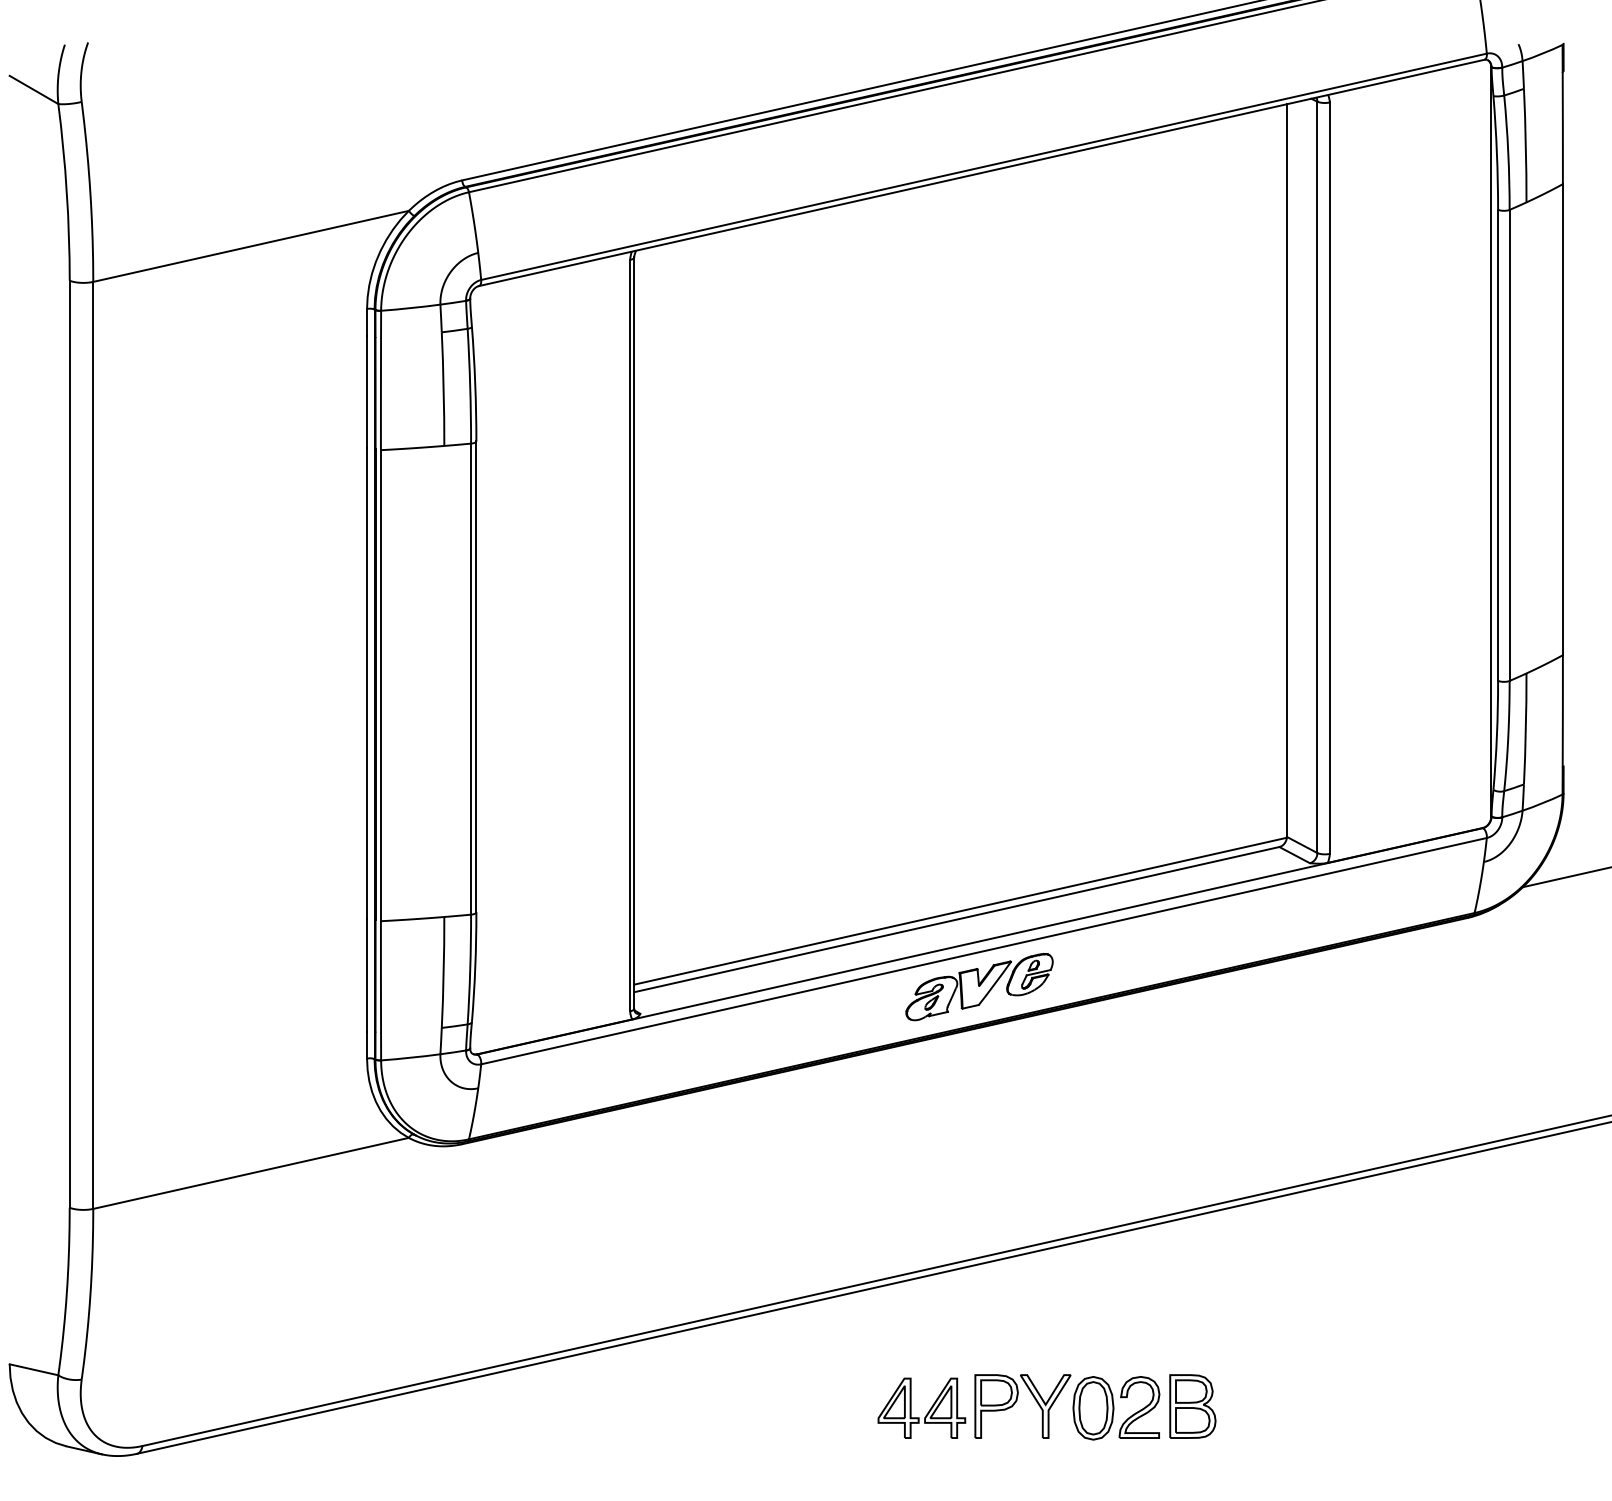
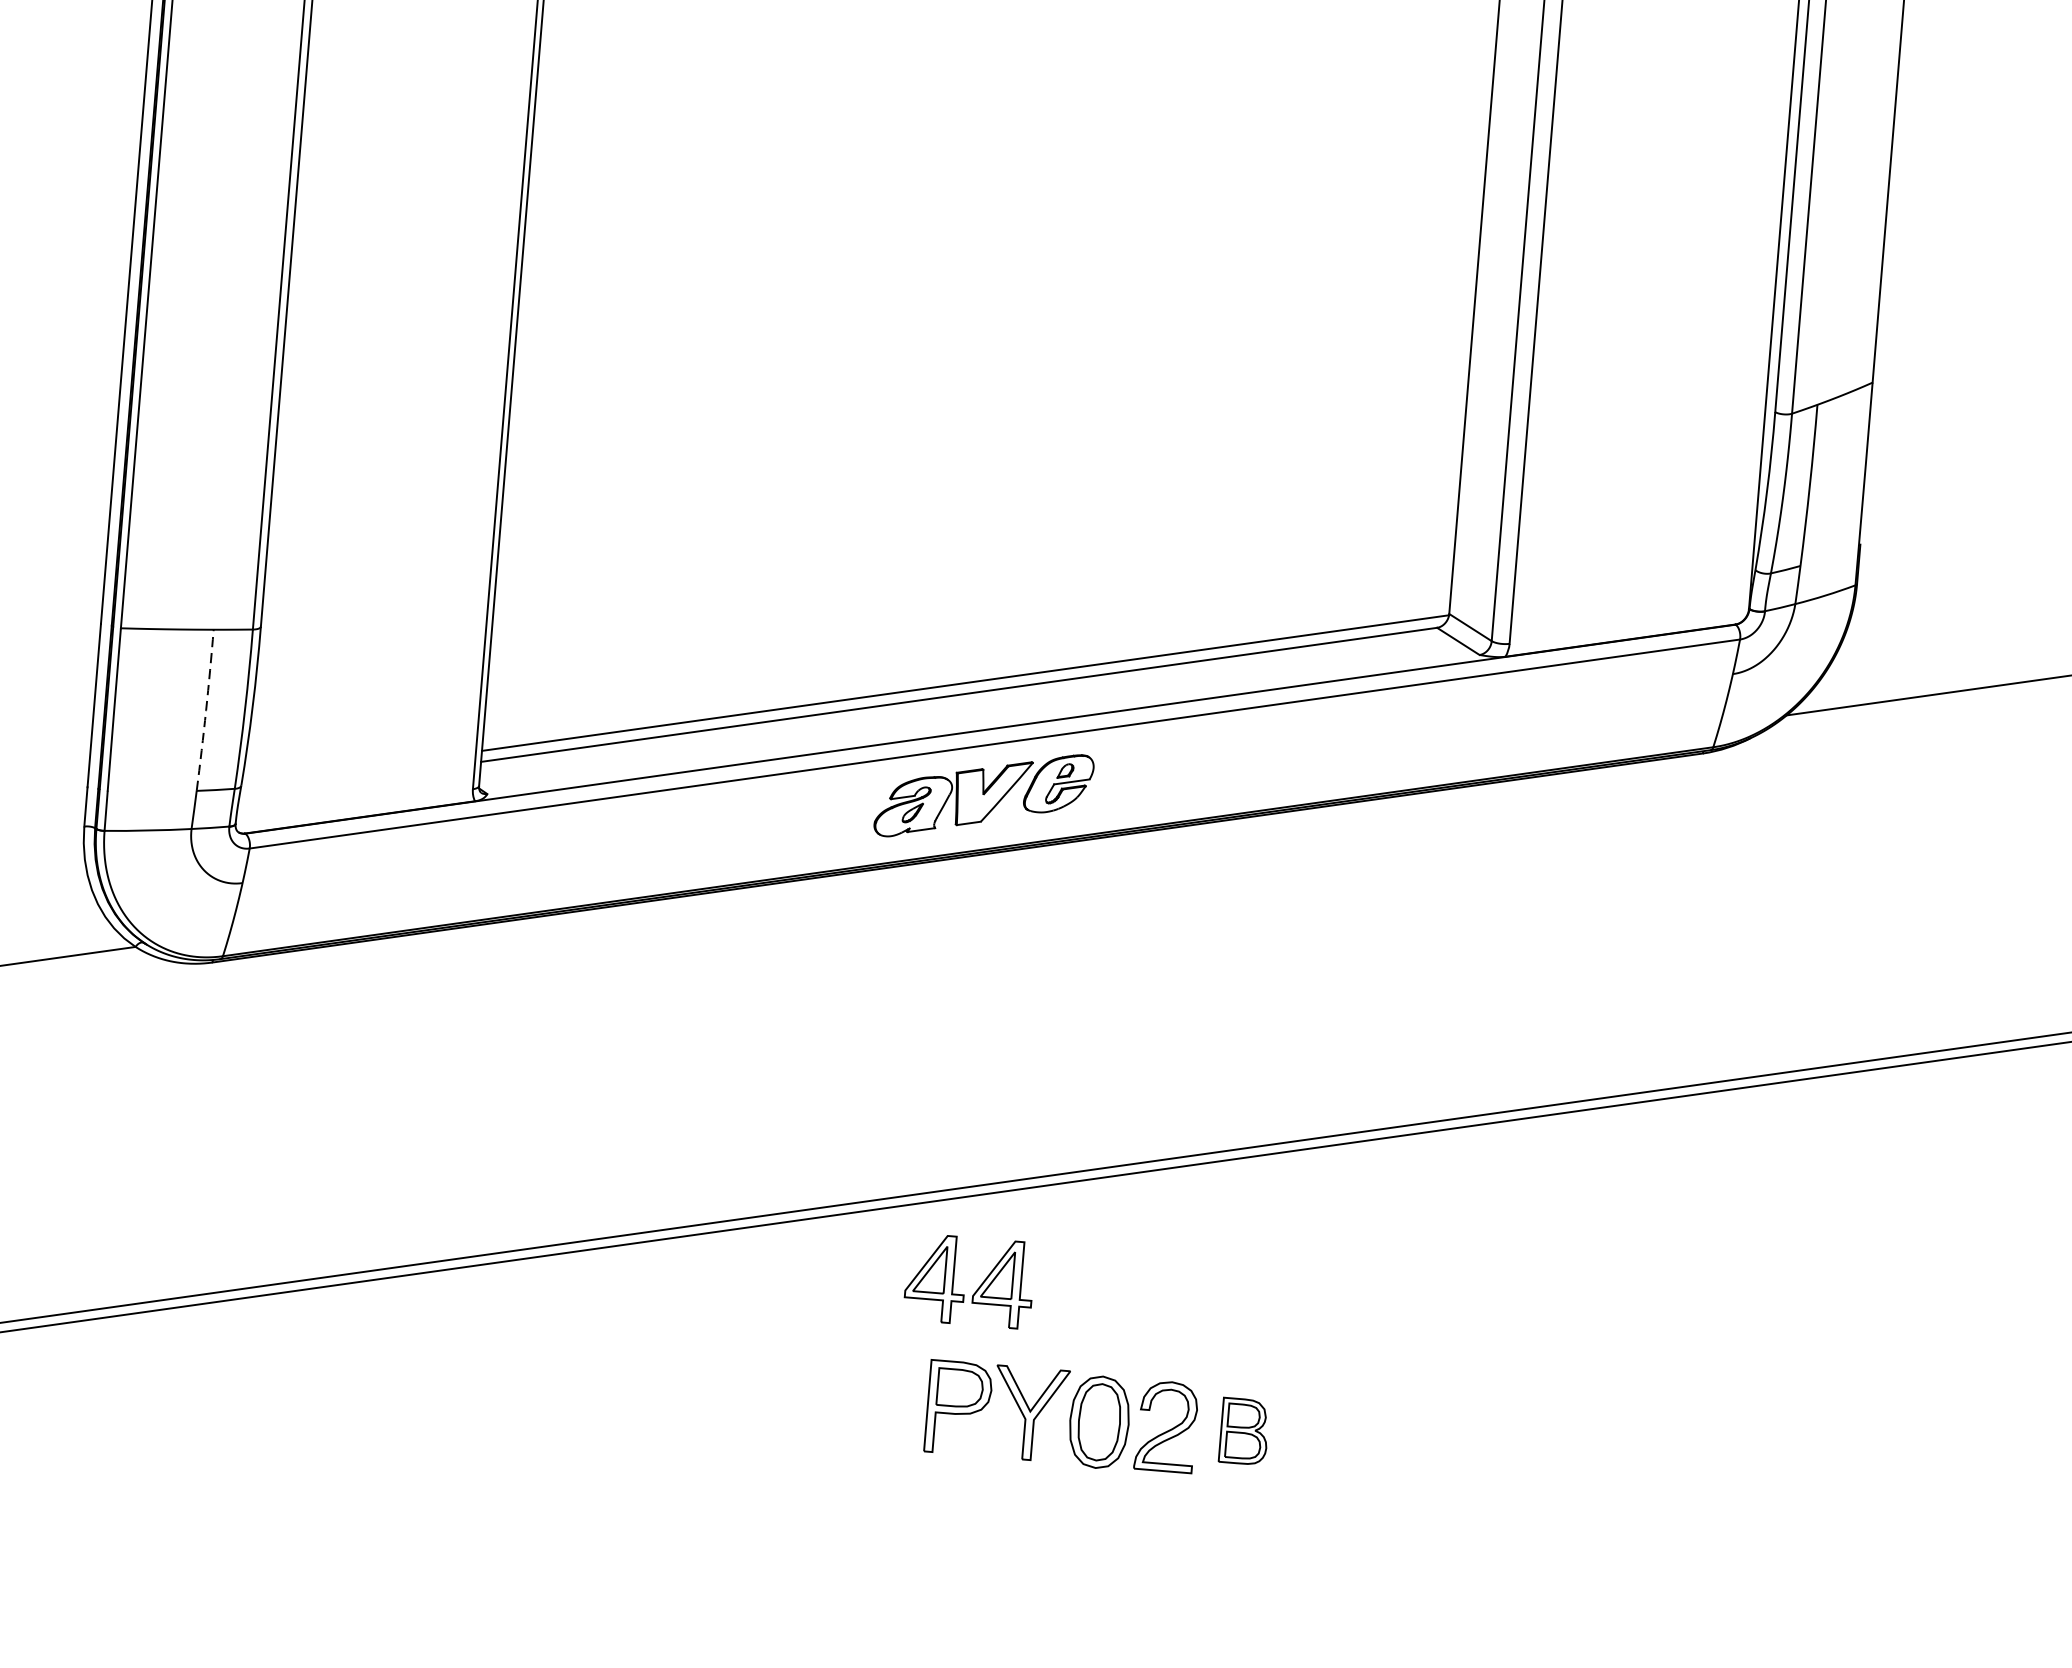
arc: (443, 972) -> (205, 710), solid -> dashed
part: (1192, 1406) -> (1243, 1431), size x0.7
part: (927, 1412) -> (977, 1288), moved

